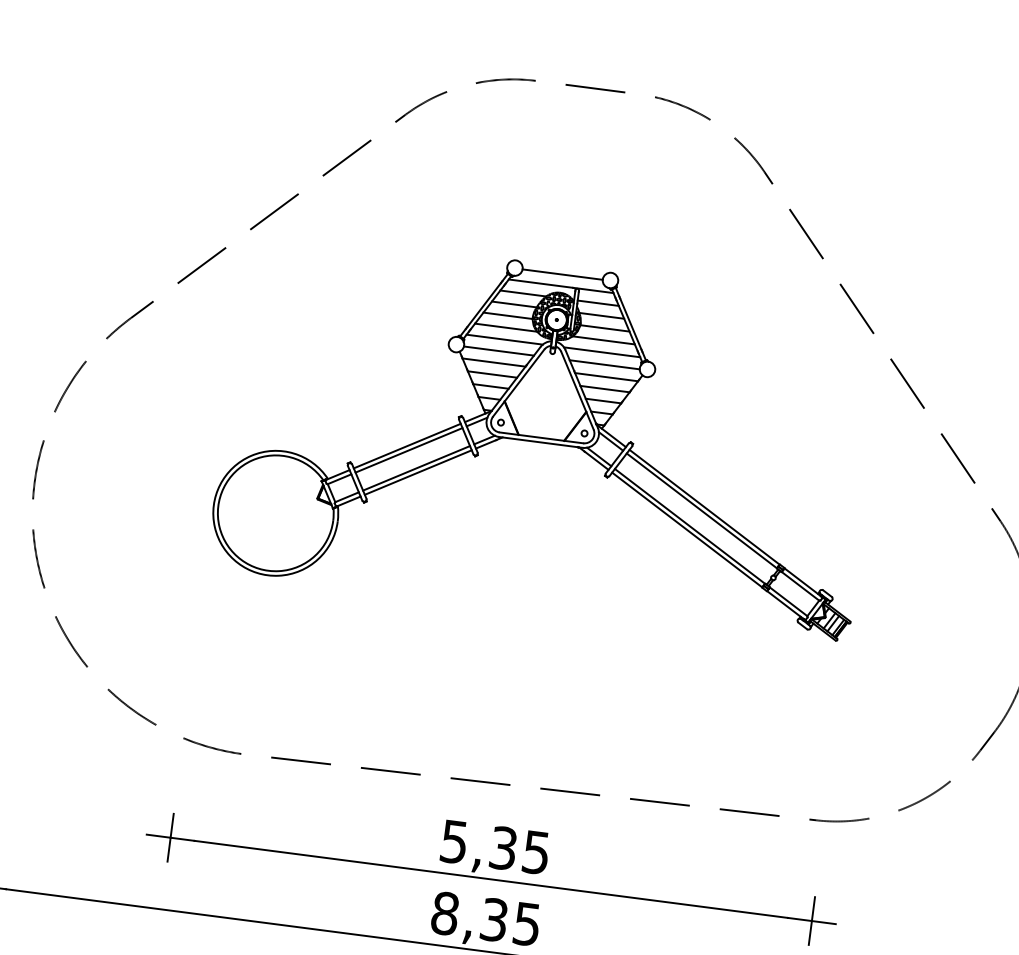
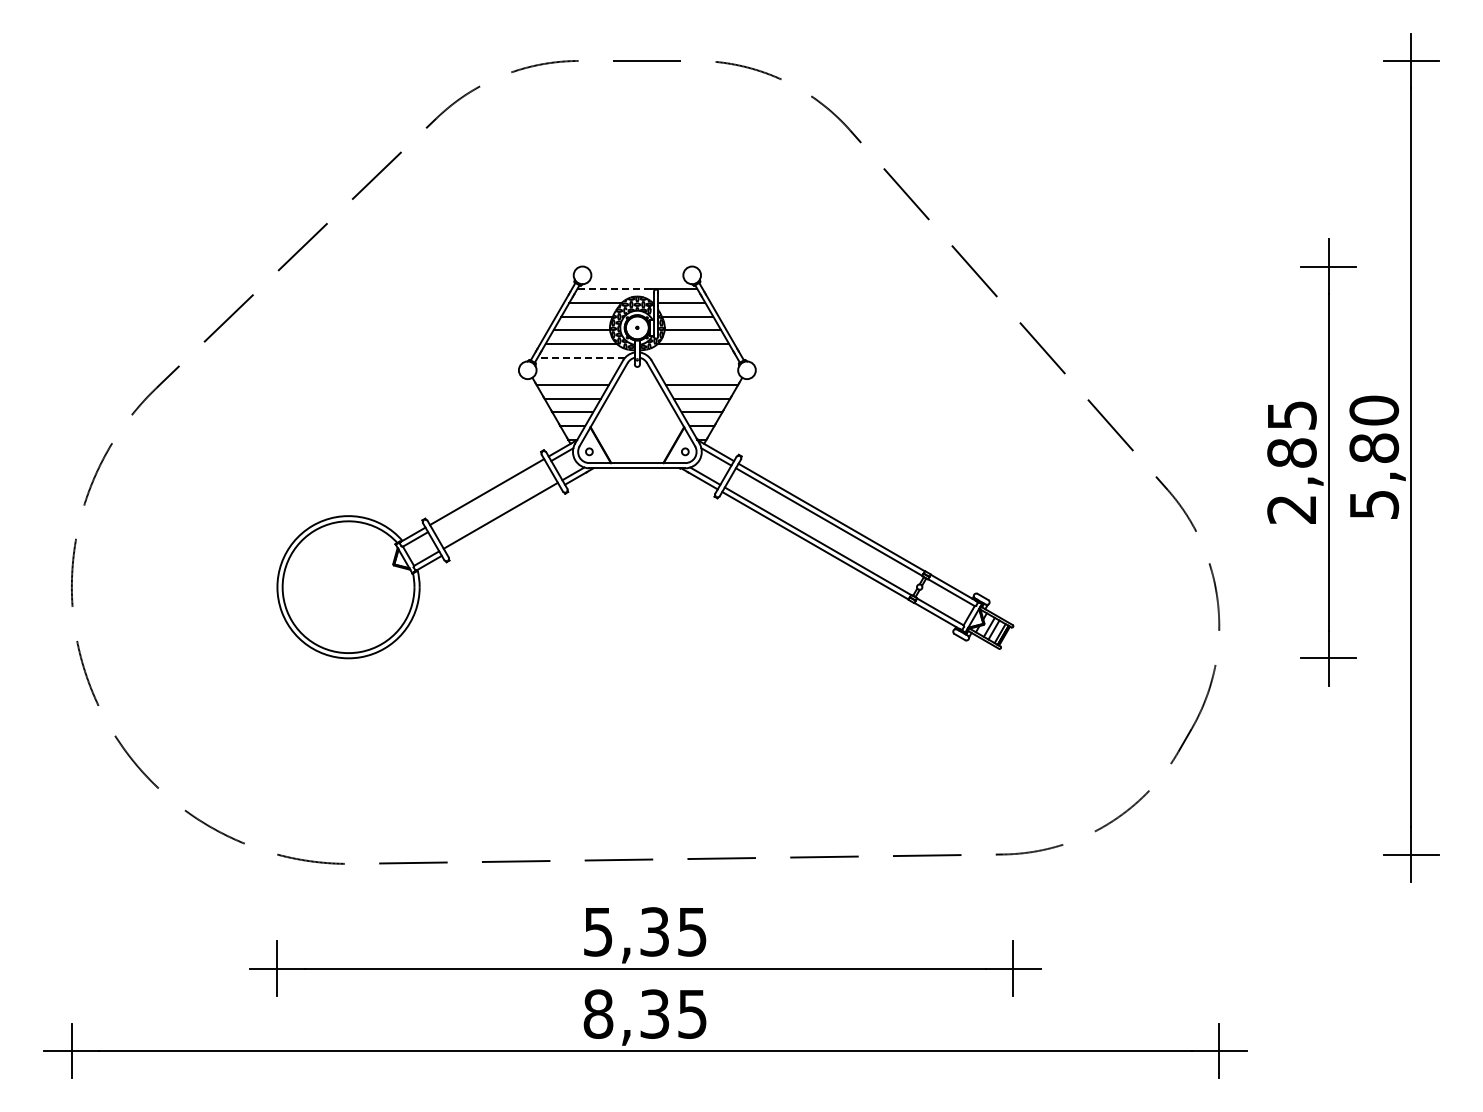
line: (562, 274) -> (637, 275), removed
line: (541, 284) -> (614, 289), solid -> dashed
line: (504, 339) -> (581, 357), solid -> dashed
line: (498, 351) -> (576, 371), removed
line: (601, 352) -> (692, 357), removed
line: (604, 364) -> (697, 371), removed
line: (408, 450) -> (489, 496), removed
line: (418, 472) -> (503, 520), removed

